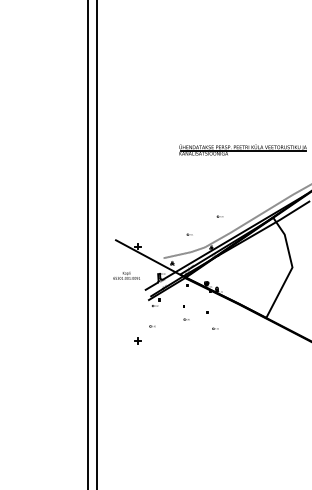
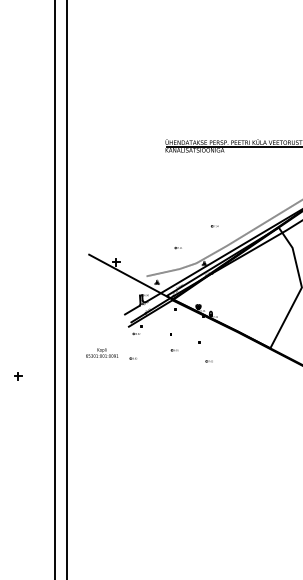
text: (126, 275) -> (101, 352), moved
part: (137, 340) -> (17, 375), moved

